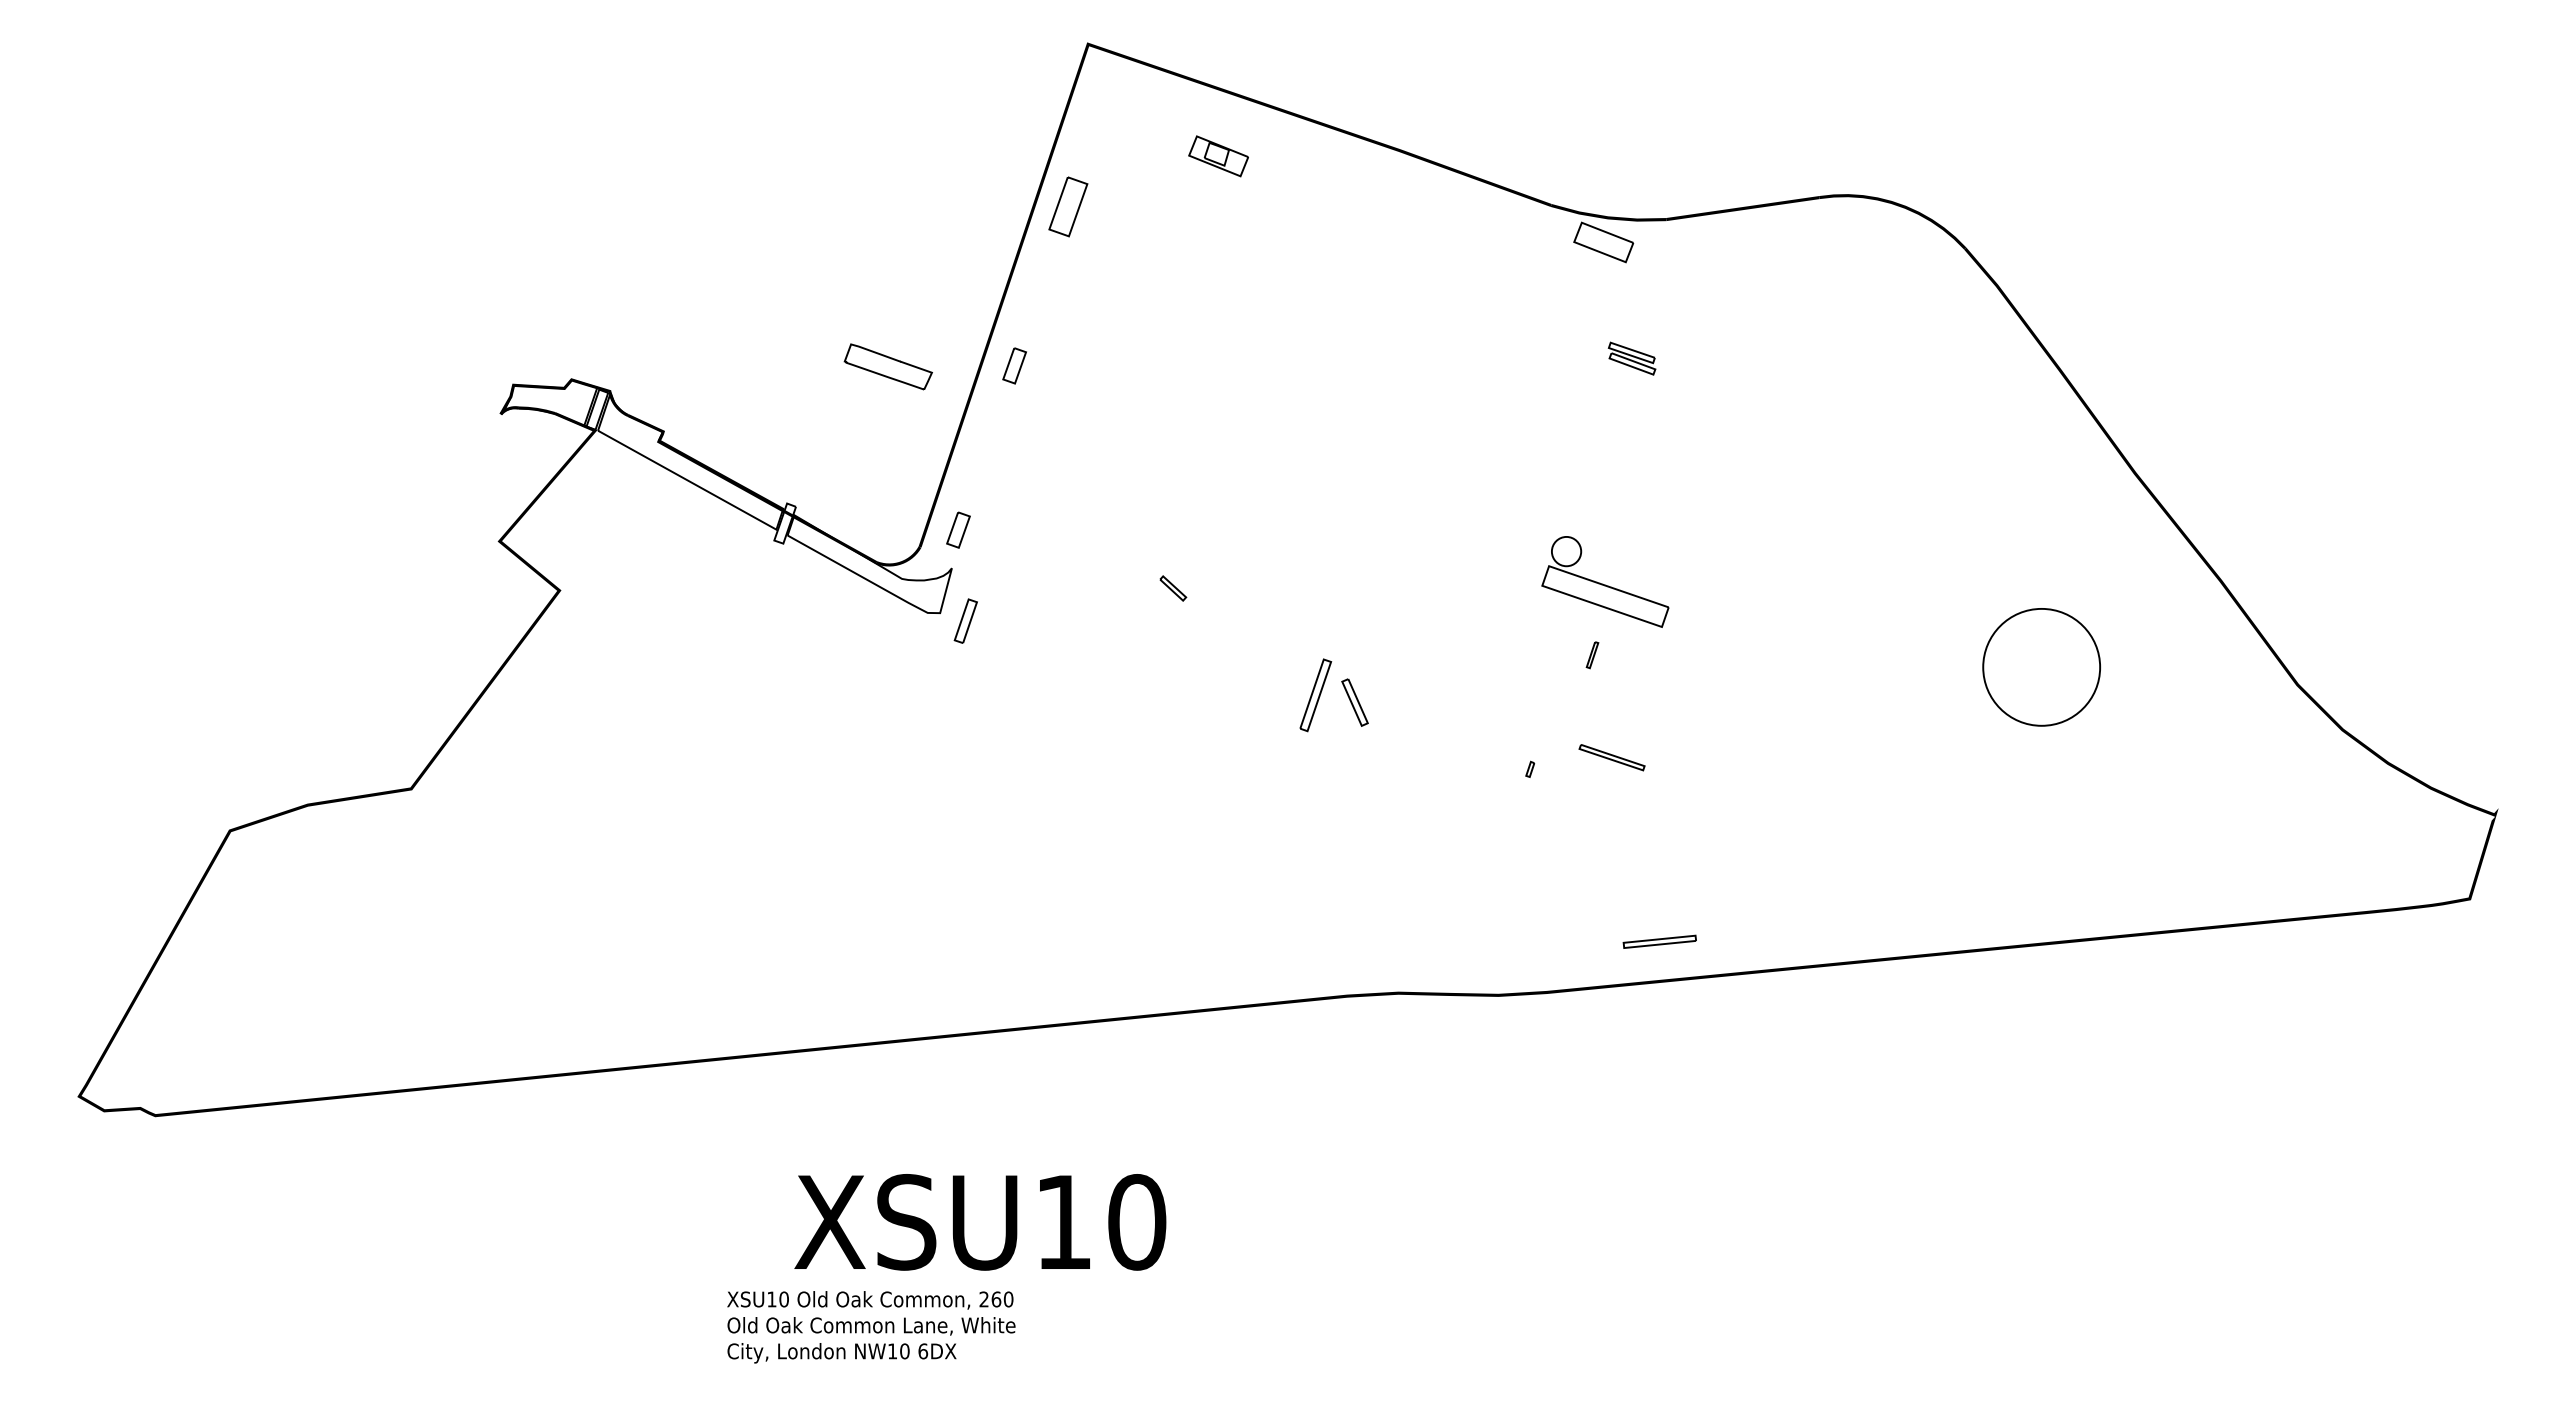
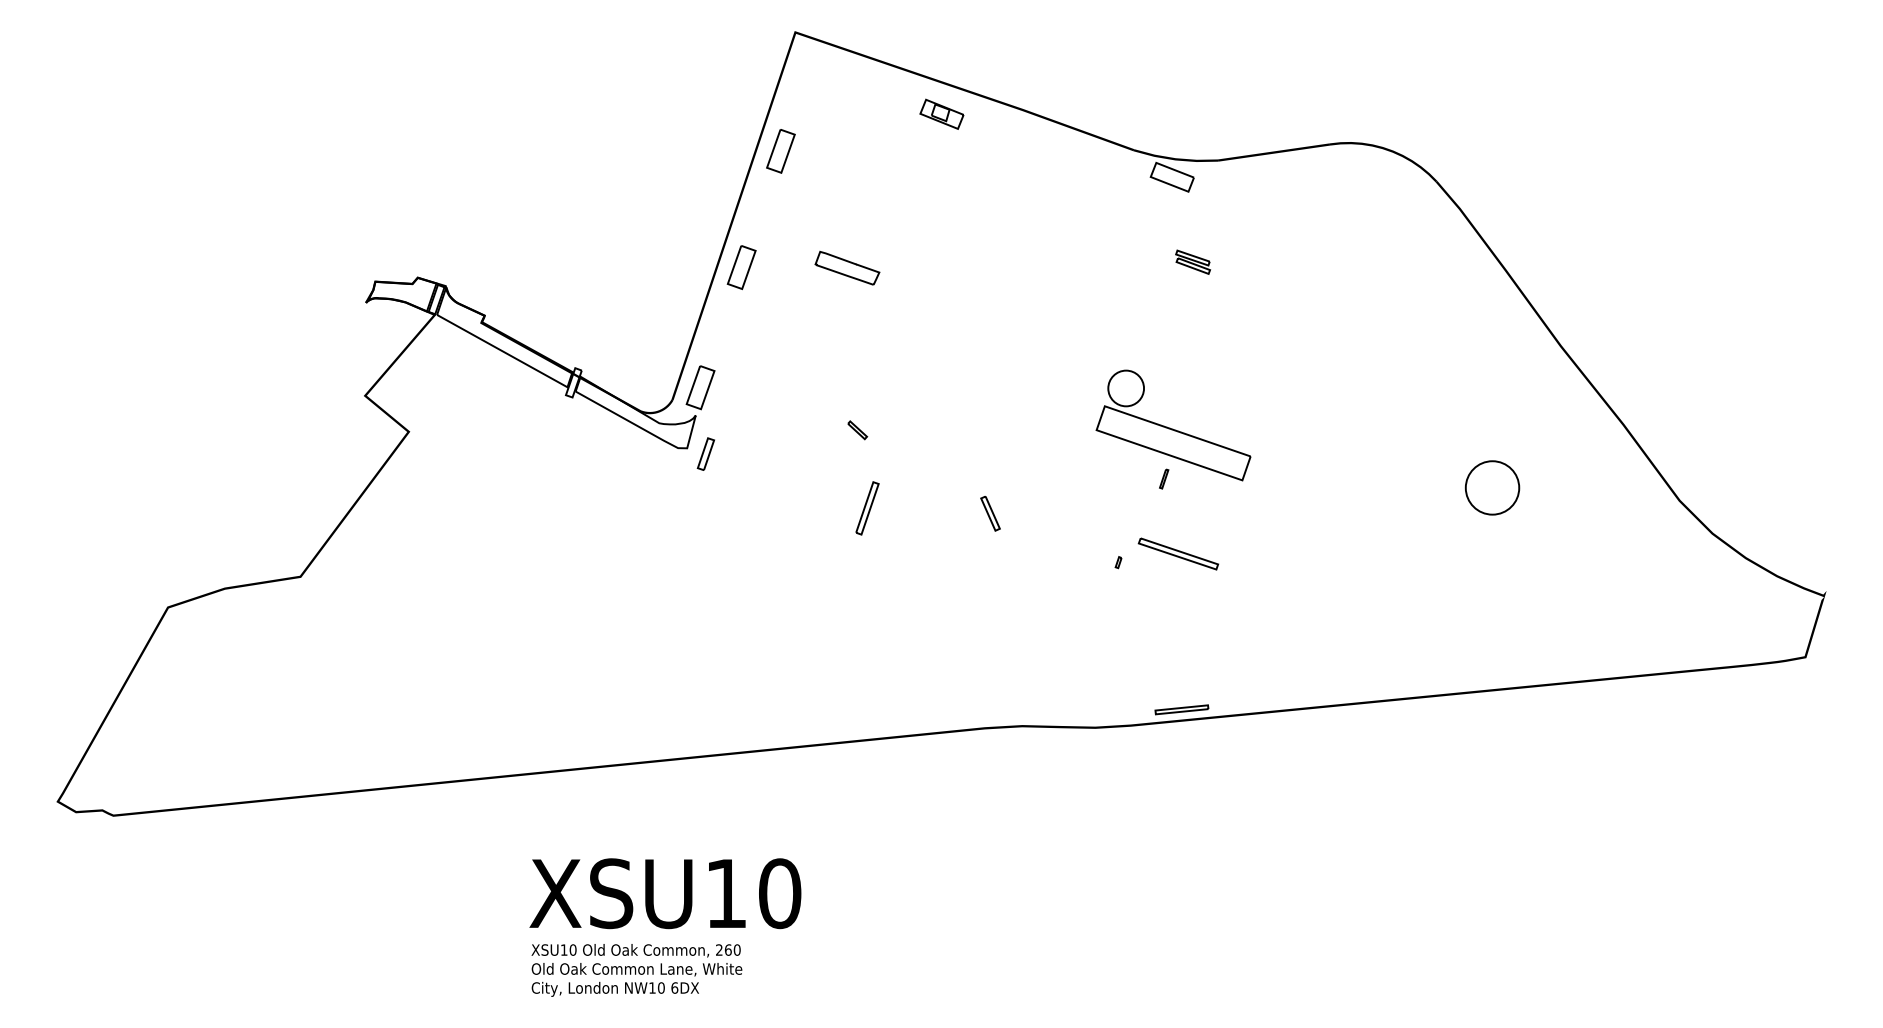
part: (1218, 156) -> (941, 114), moved
curve: (888, 358) -> (847, 262), moved
part: (1014, 365) -> (741, 267), size x1.67
part: (958, 529) -> (700, 387), size x1.67
part: (1605, 581) -> (1173, 425), size x1.67
circle: (2041, 666) -> (1492, 487), size x0.62
part: (1315, 695) -> (867, 508), moved
part: (1611, 757) -> (1178, 553), size x1.67
part: (1659, 941) -> (1181, 709), moved
text: (980, 1222) -> (665, 893), moved

